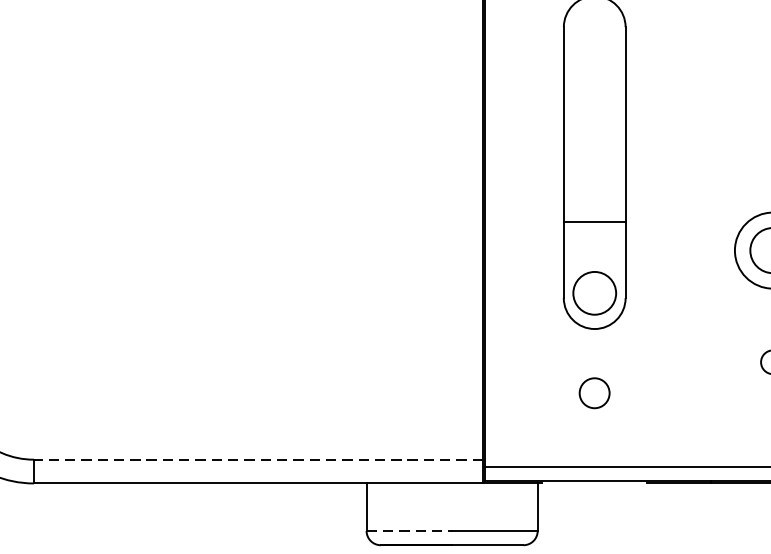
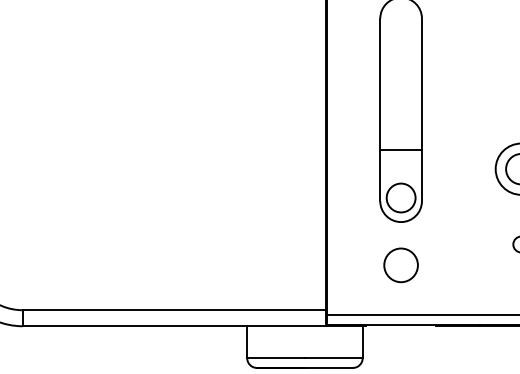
part: (593, 393) -> (400, 265), size x1.67
line: (257, 460) -> (173, 310), dashed -> solid
line: (409, 531) -> (276, 358), dashed -> solid

